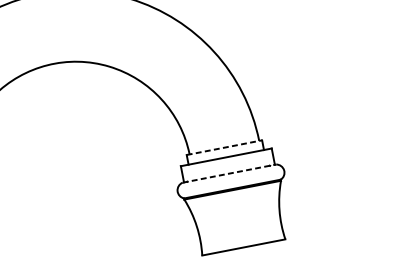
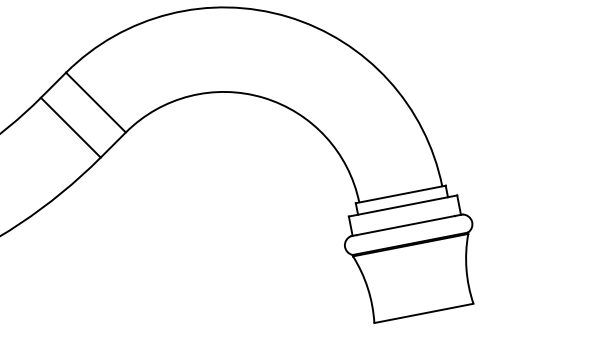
line: (224, 147) -> (400, 194), dashed -> solid
line: (229, 173) -> (406, 225), dashed -> solid

